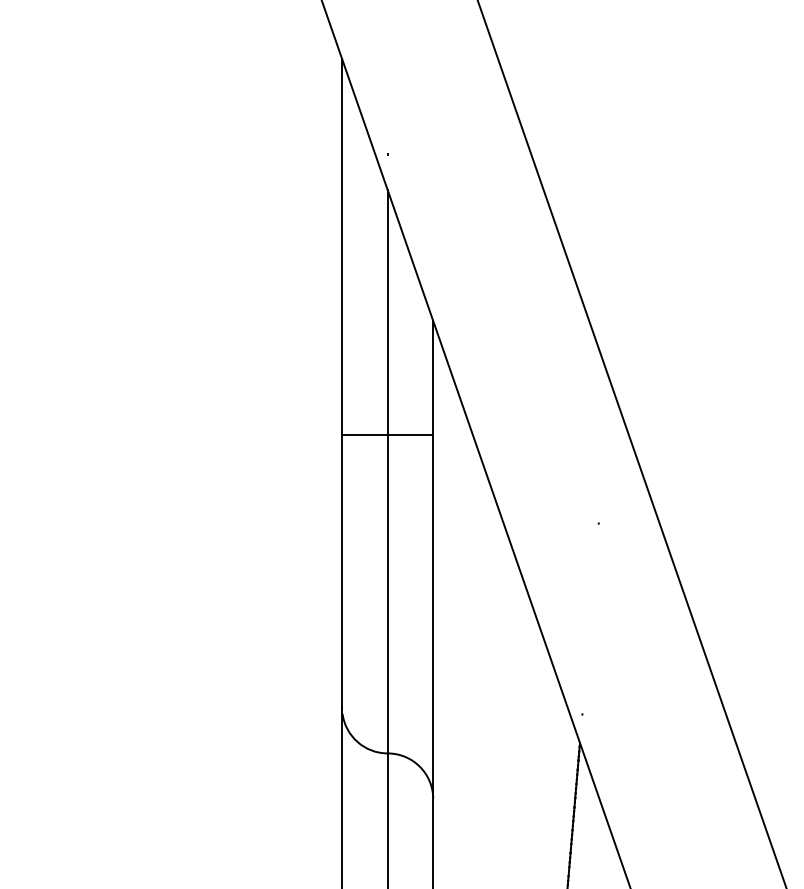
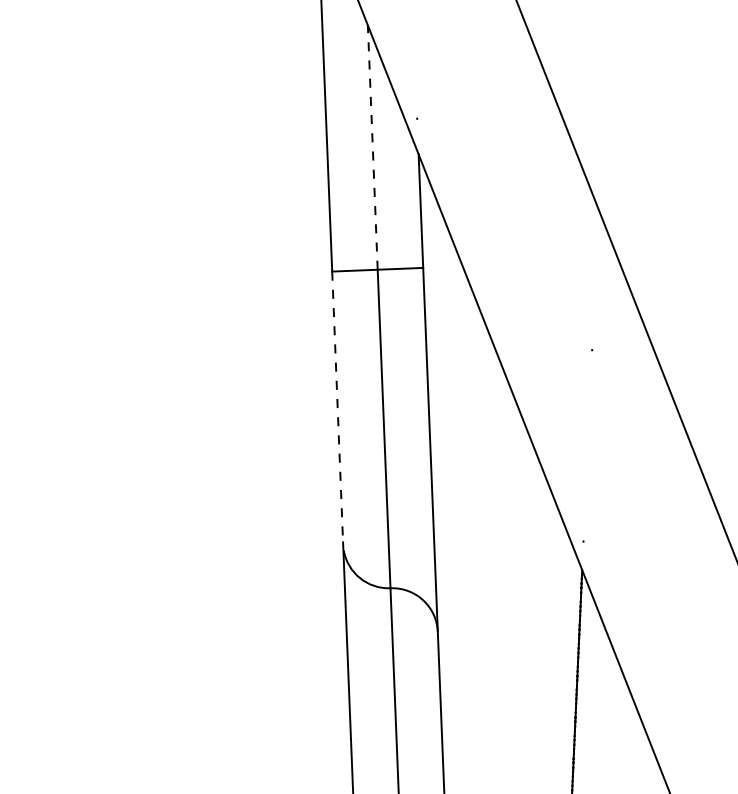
line: (387, 311) -> (372, 146), solid -> dashed
line: (342, 571) -> (338, 408), solid -> dashed

